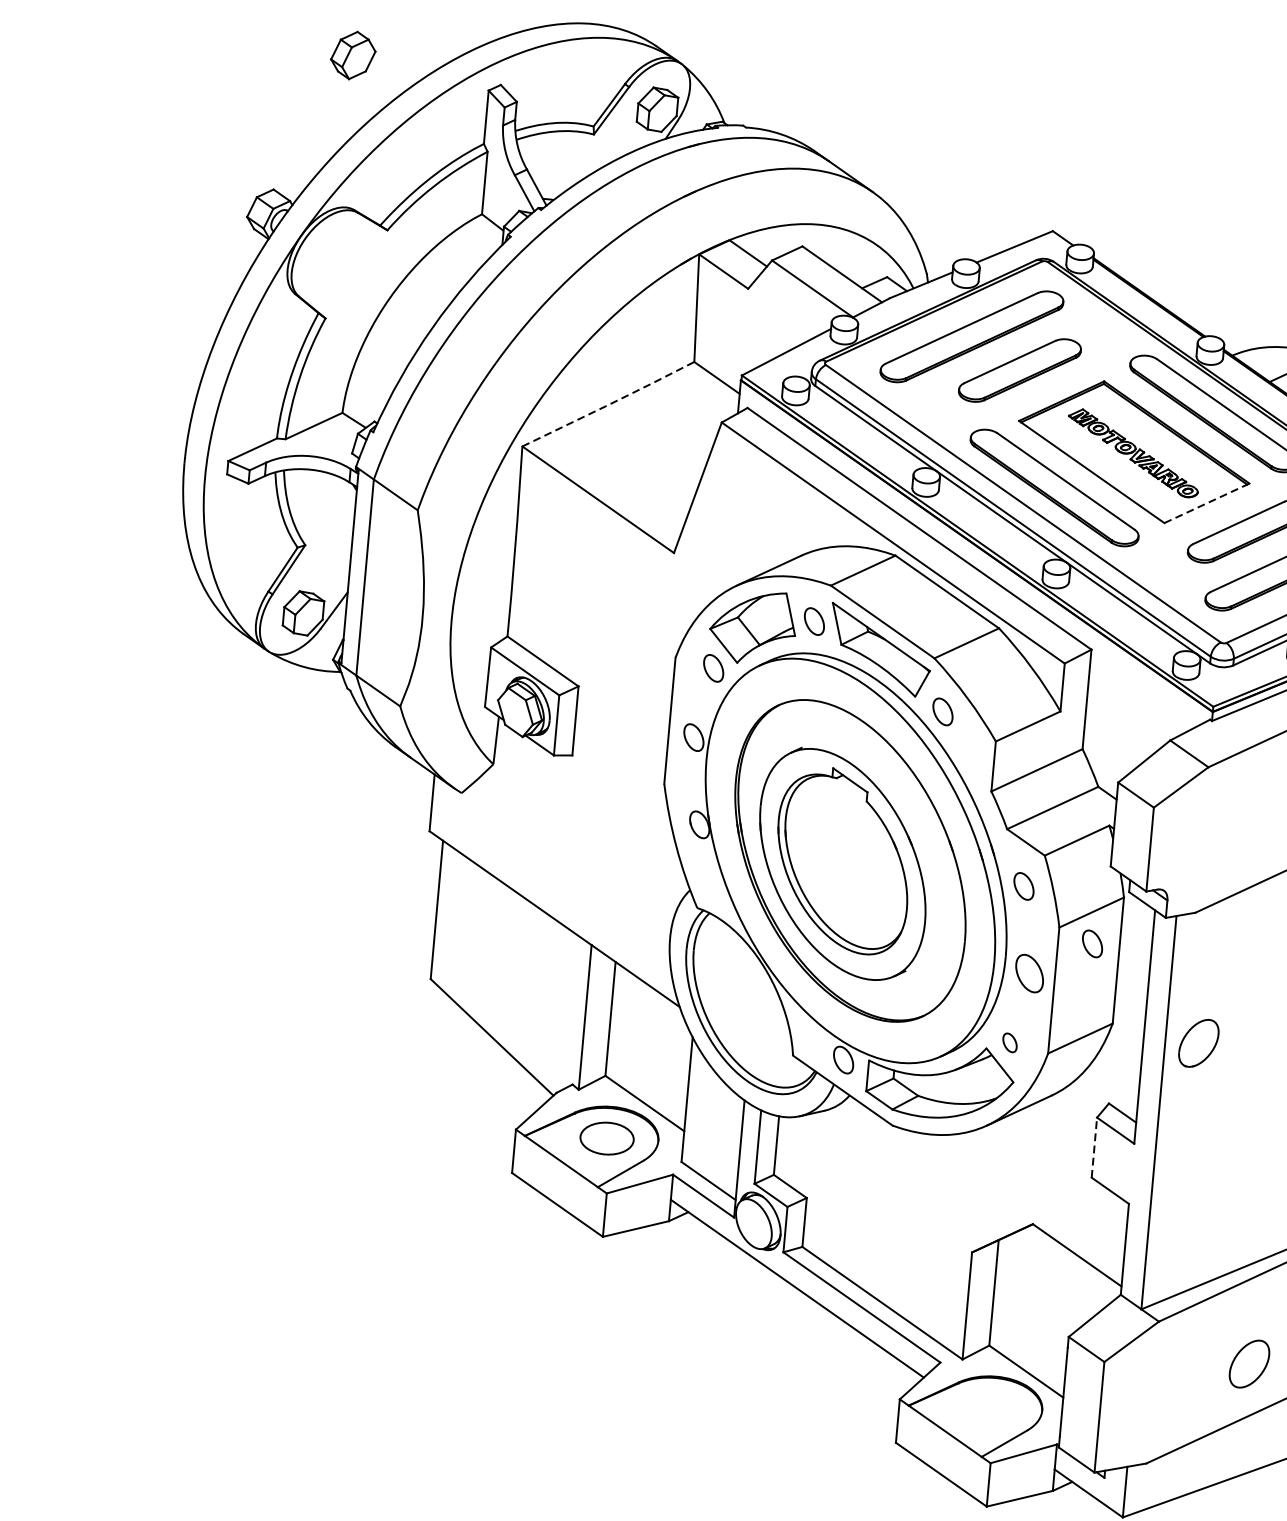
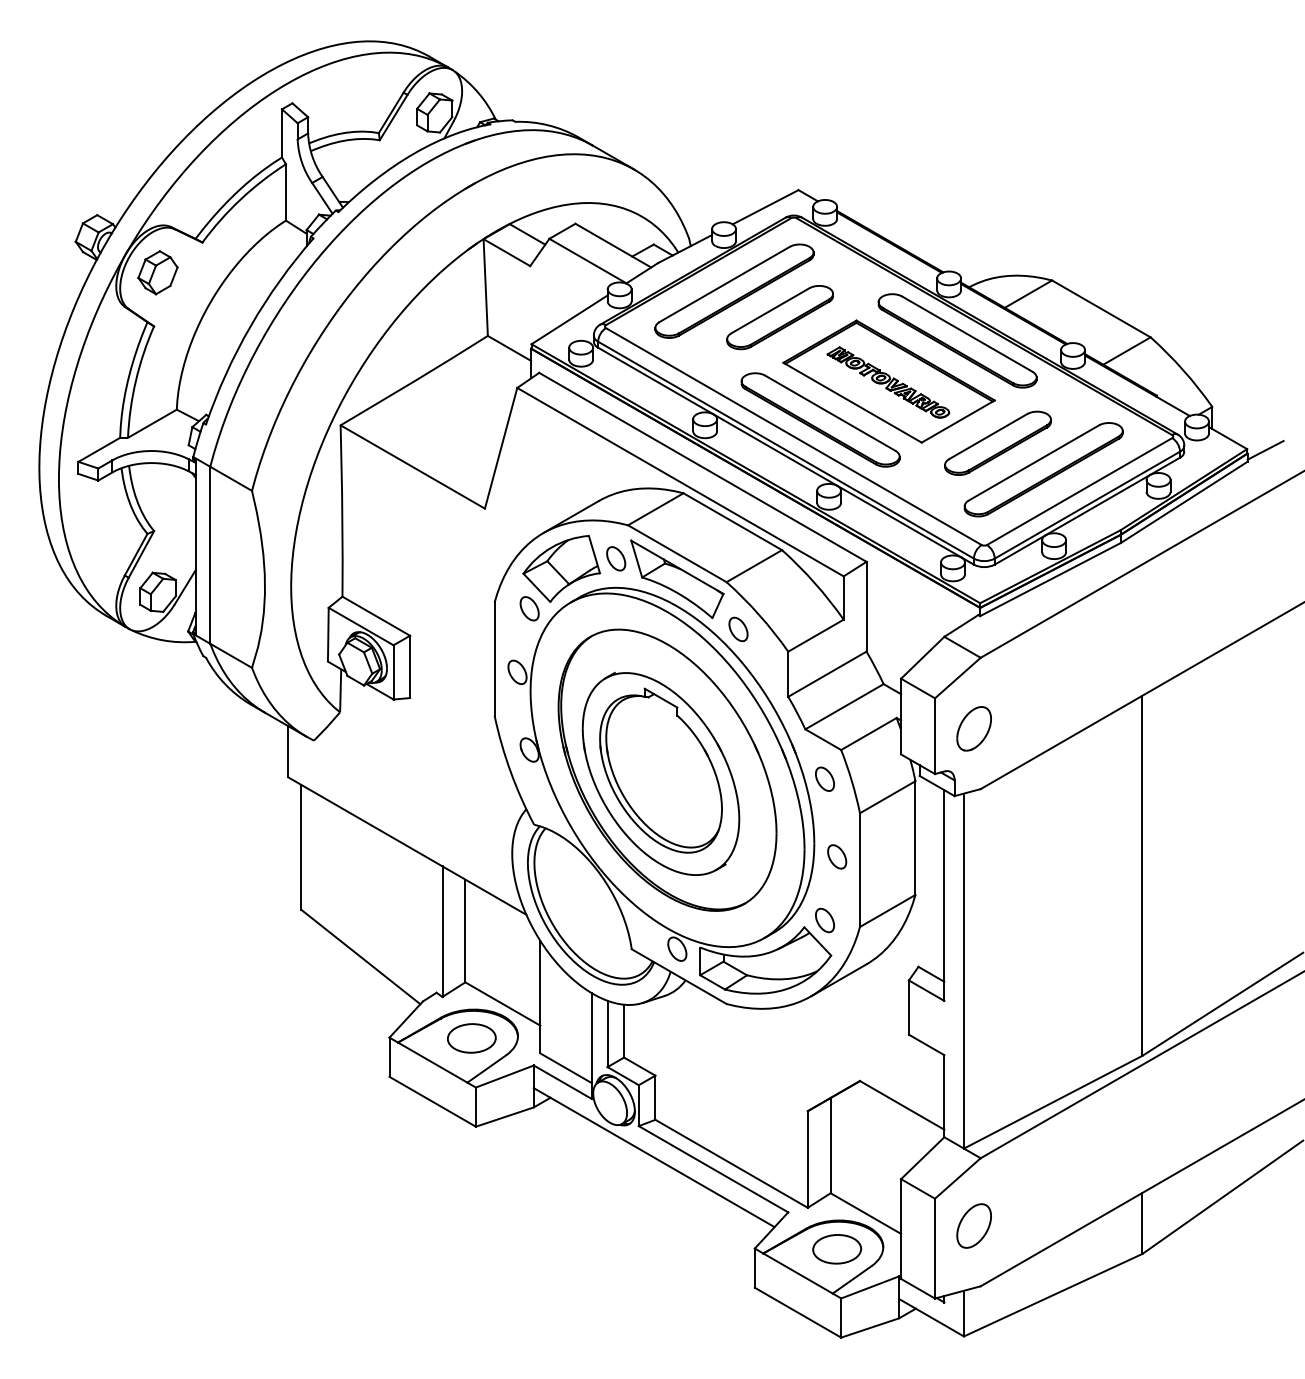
part: (352, 55) -> (157, 272), moved
line: (608, 405) -> (414, 381), dashed -> solid
line: (1207, 503) -> (958, 421), dashed -> solid
part: (1092, 943) -> (890, 824), removed
part: (1030, 973) -> (837, 856), size x0.71
part: (1009, 1042) -> (824, 920), size x1.43
part: (1198, 1042) -> (973, 728), moved
line: (1093, 1147) -> (908, 1007), dashed -> solid
part: (1248, 1363) -> (973, 1225), moved
part: (990, 1408) -> (836, 1249), added

